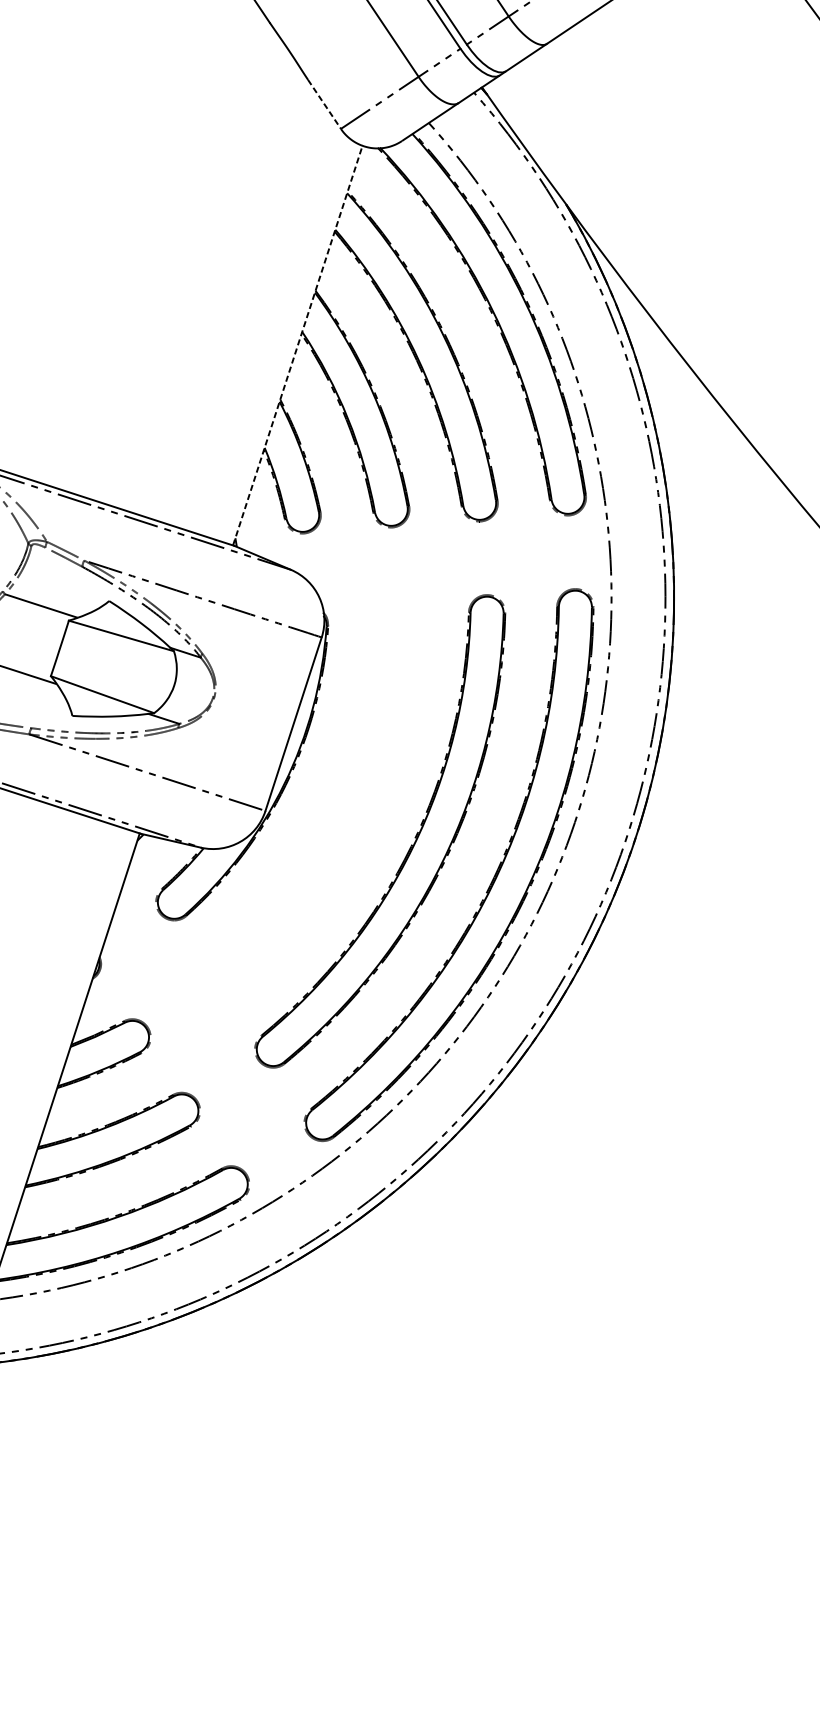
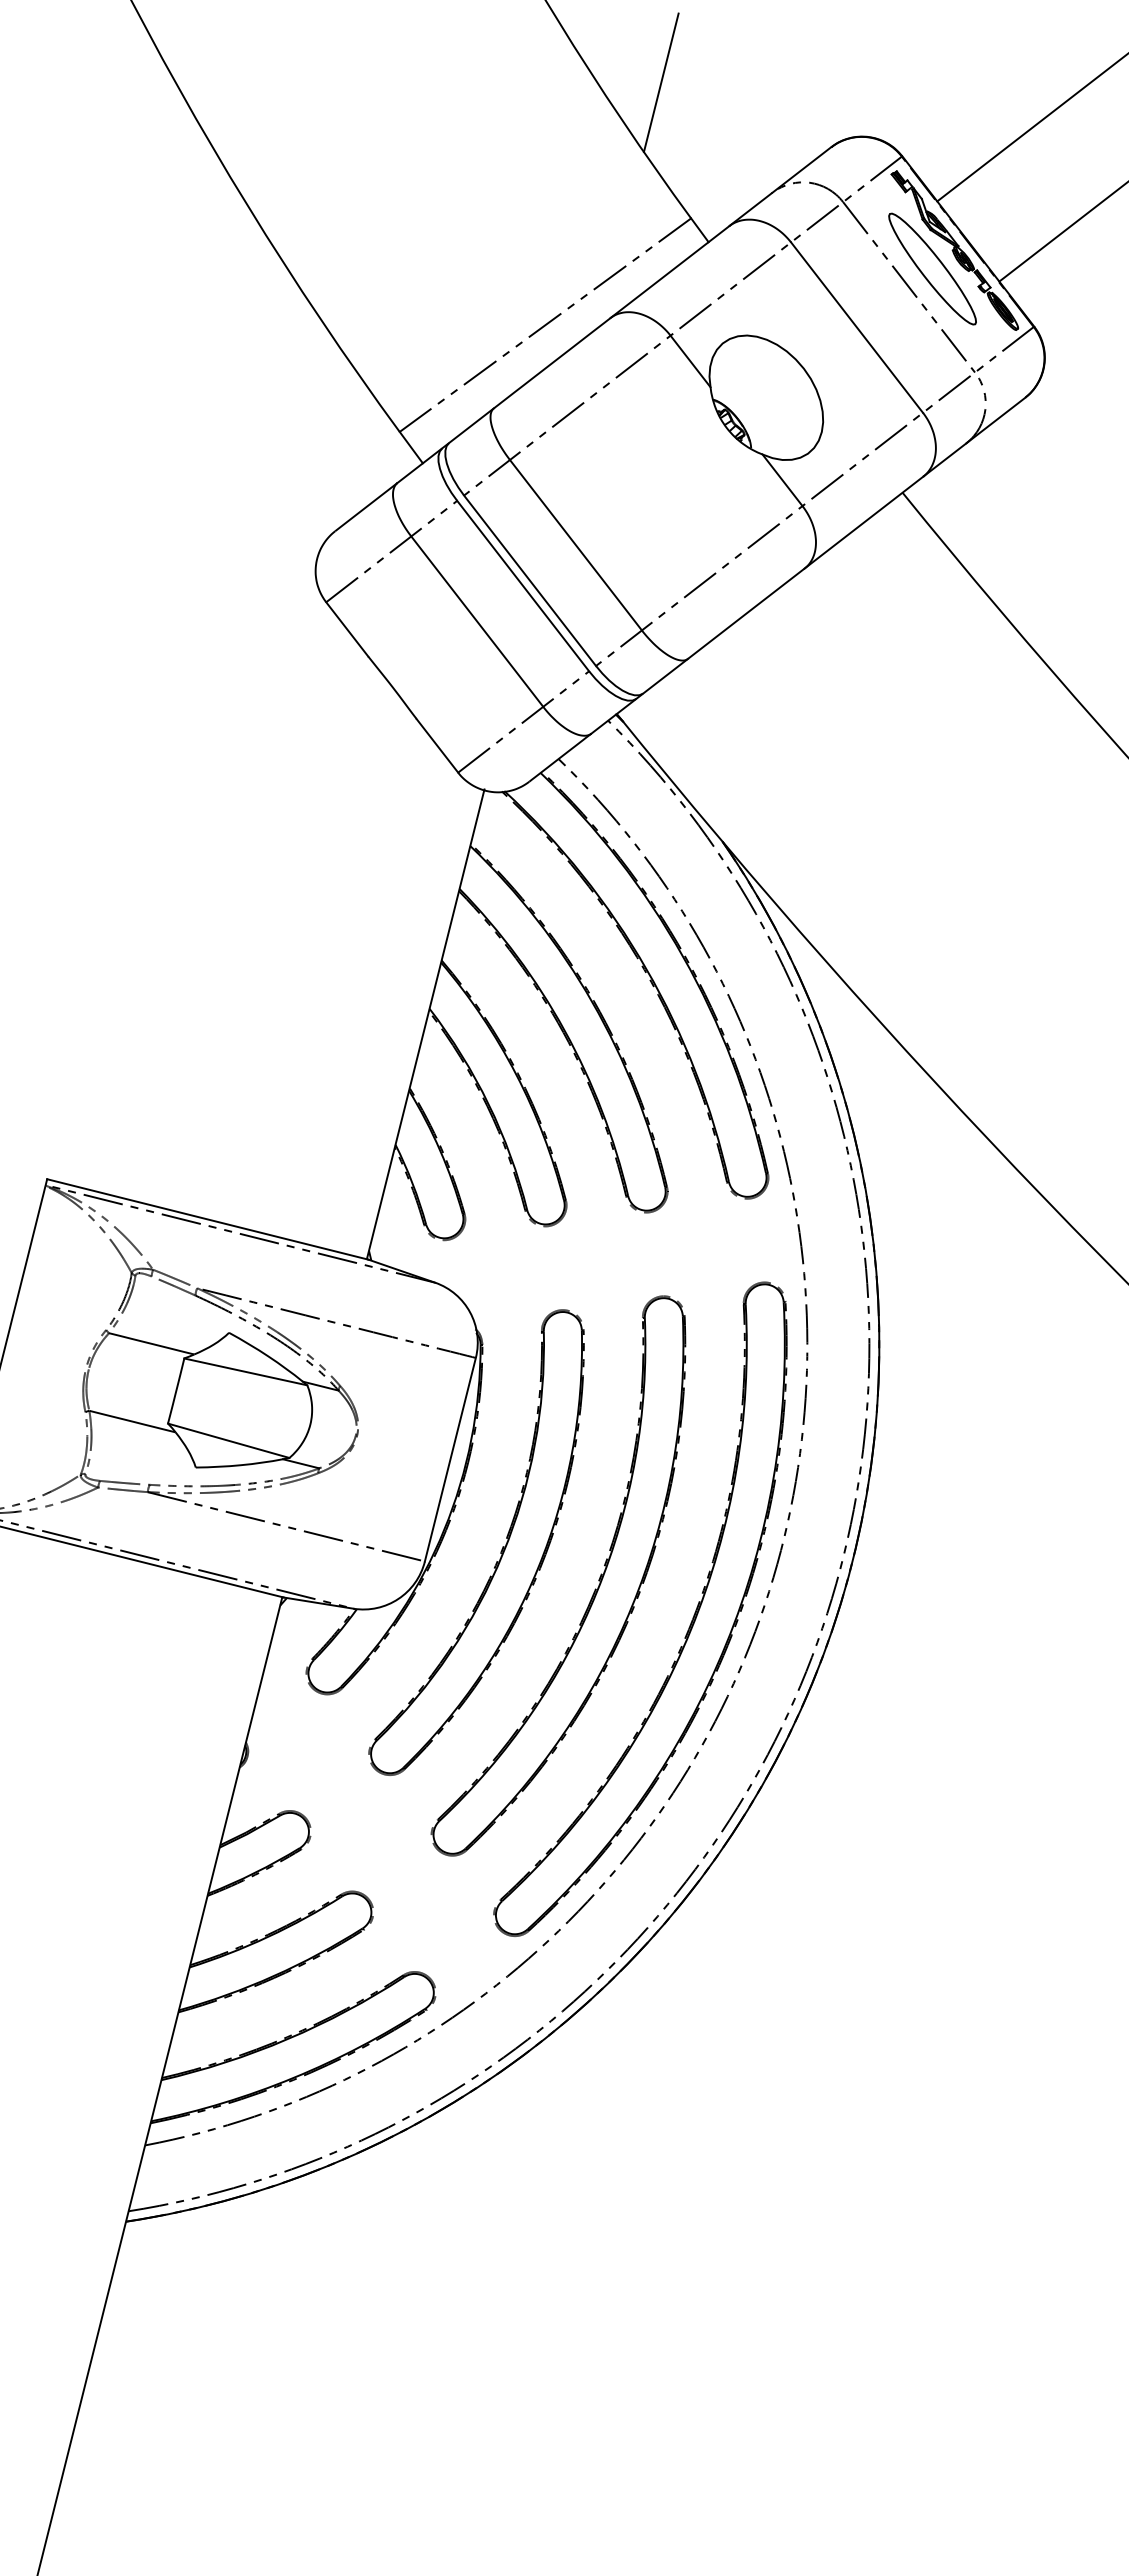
line: (324, 104) -> (437, 745), dashed -> solid
line: (297, 344) -> (425, 1023), dashed -> solid
part: (331, 806) -> (500, 1551), added

